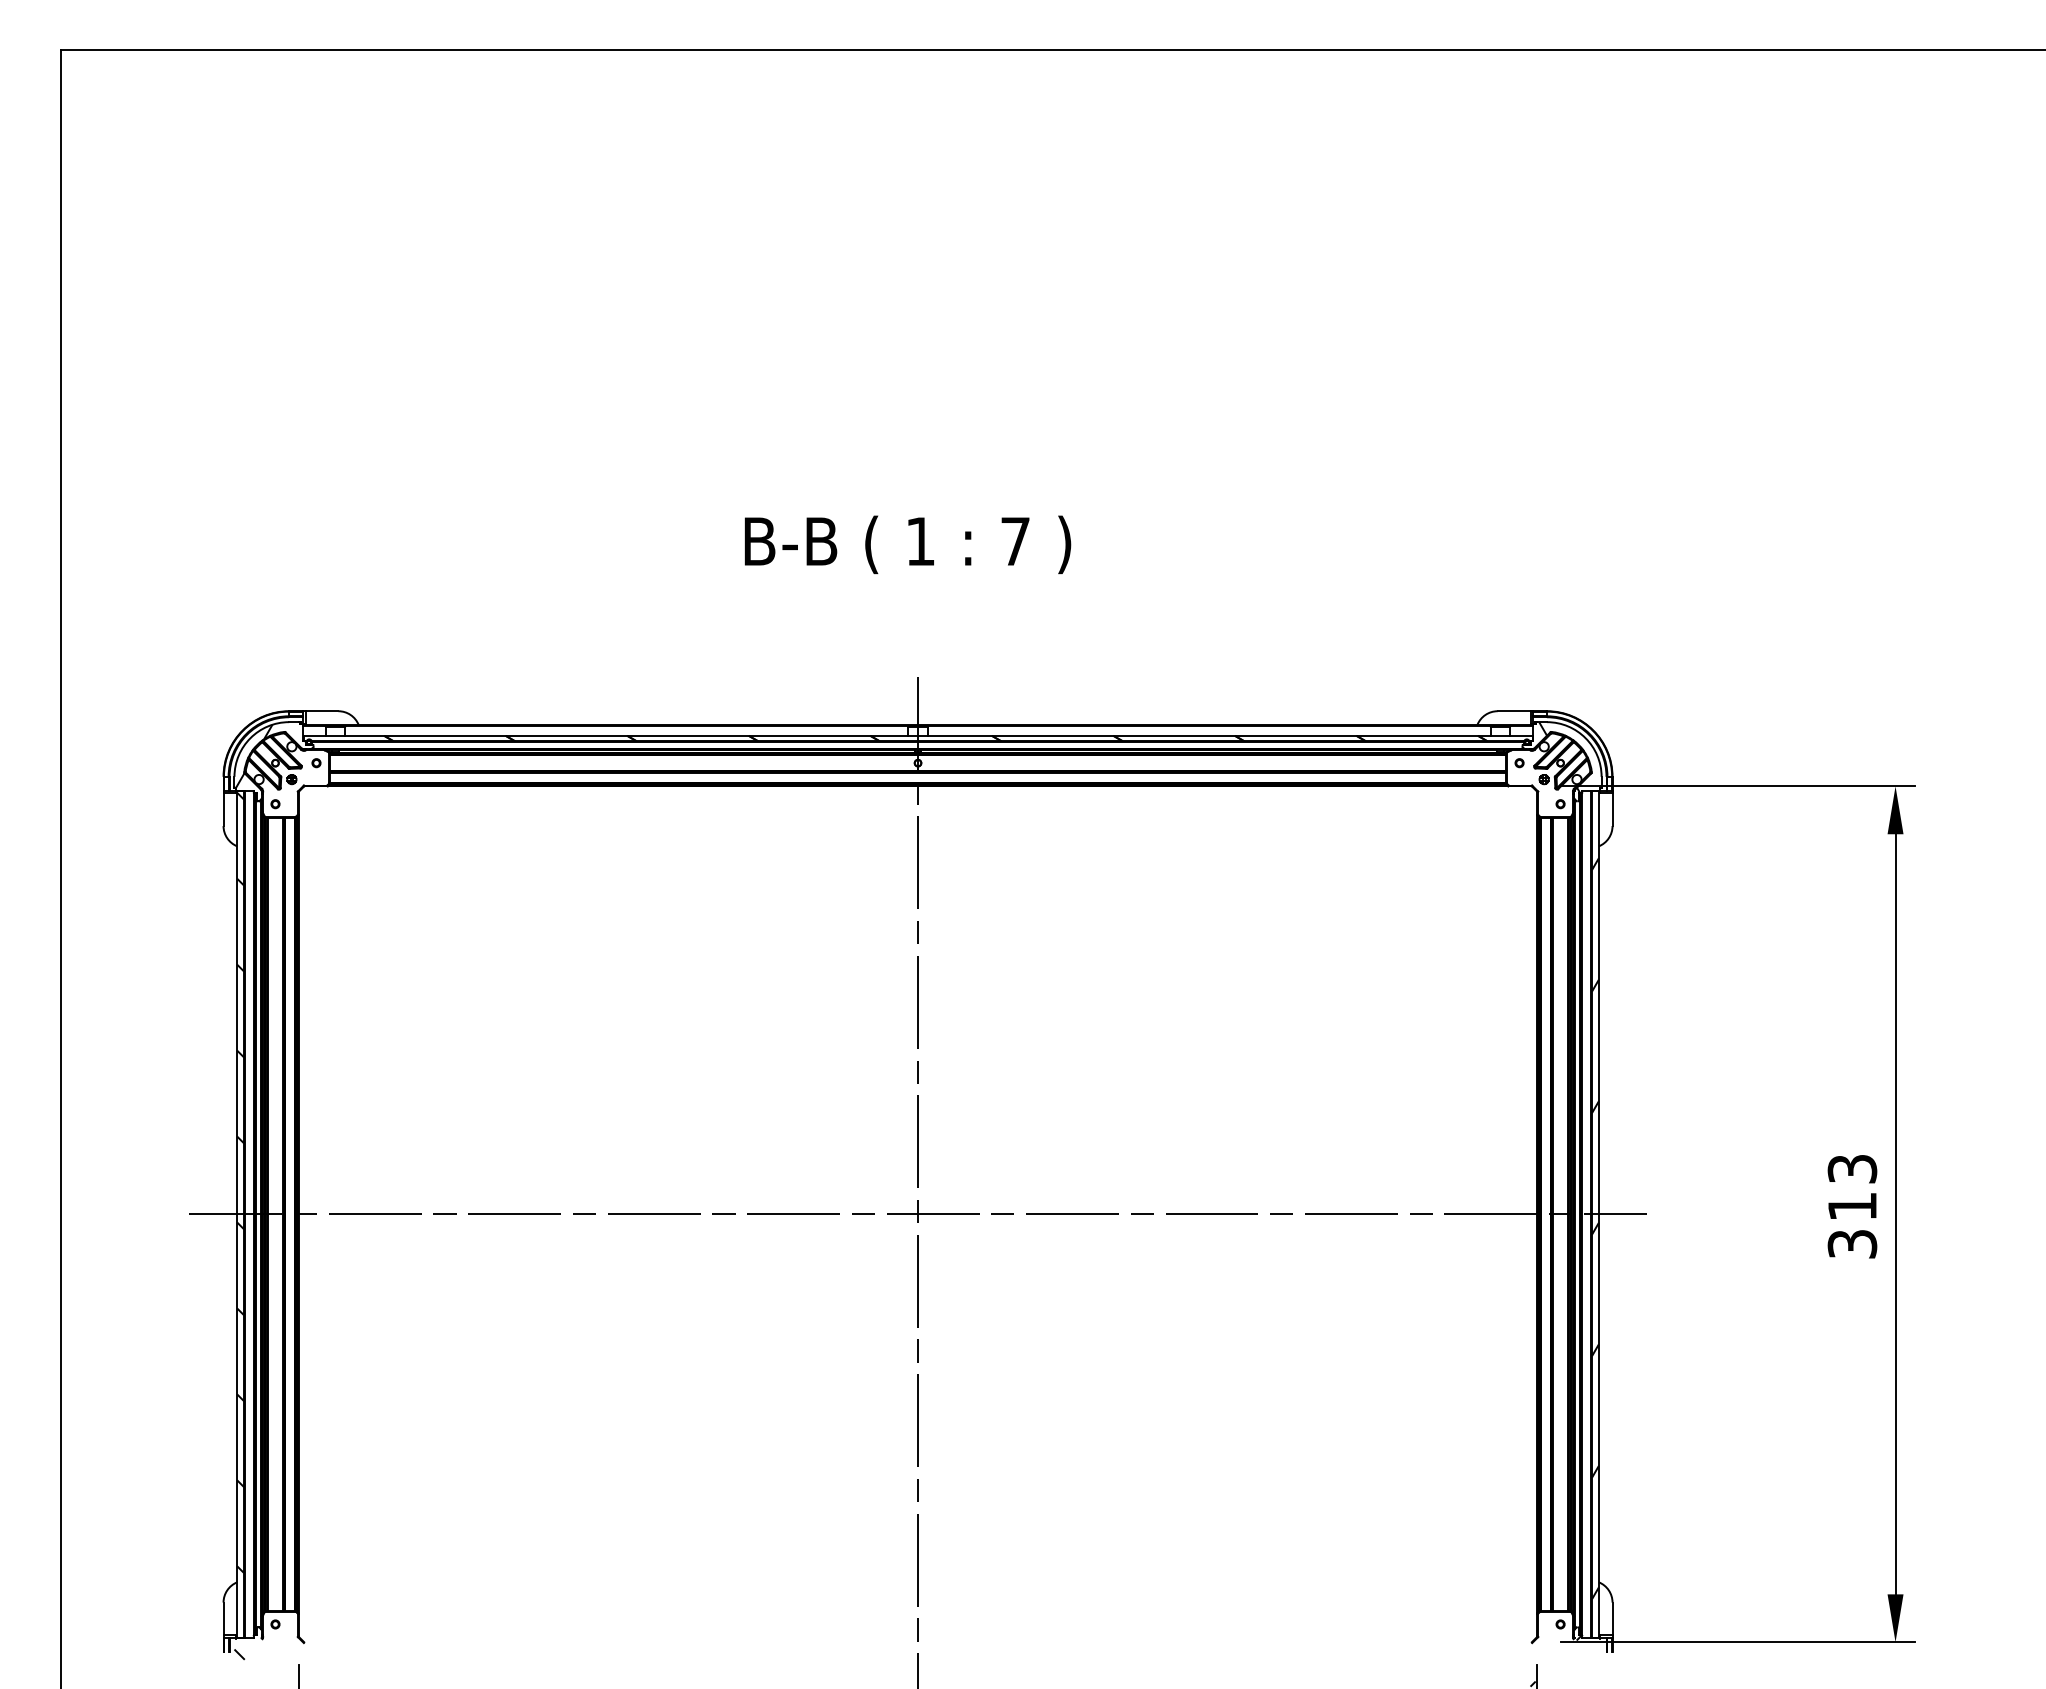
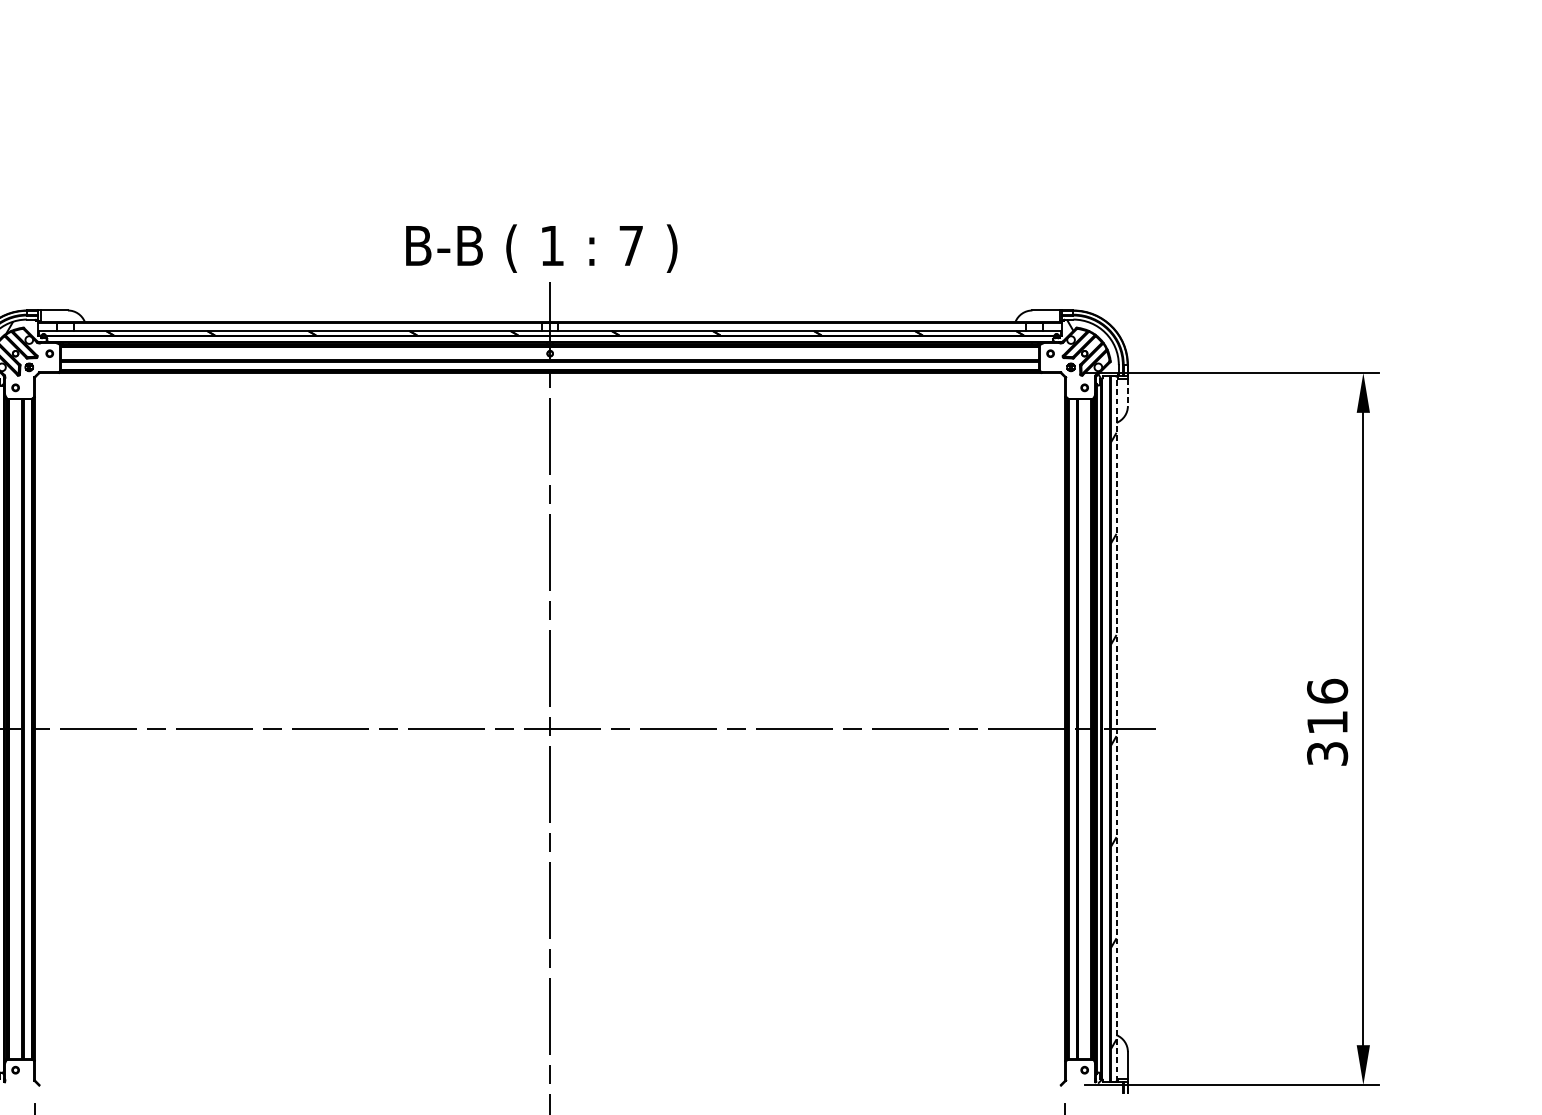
text: (907, 544) -> (541, 248), moved
line: (1612, 810) -> (1127, 393), solid -> dashed
text: (1852, 1168) -> (1327, 690), 313 -> 316
line: (1598, 1214) -> (1116, 729), solid -> dashed

